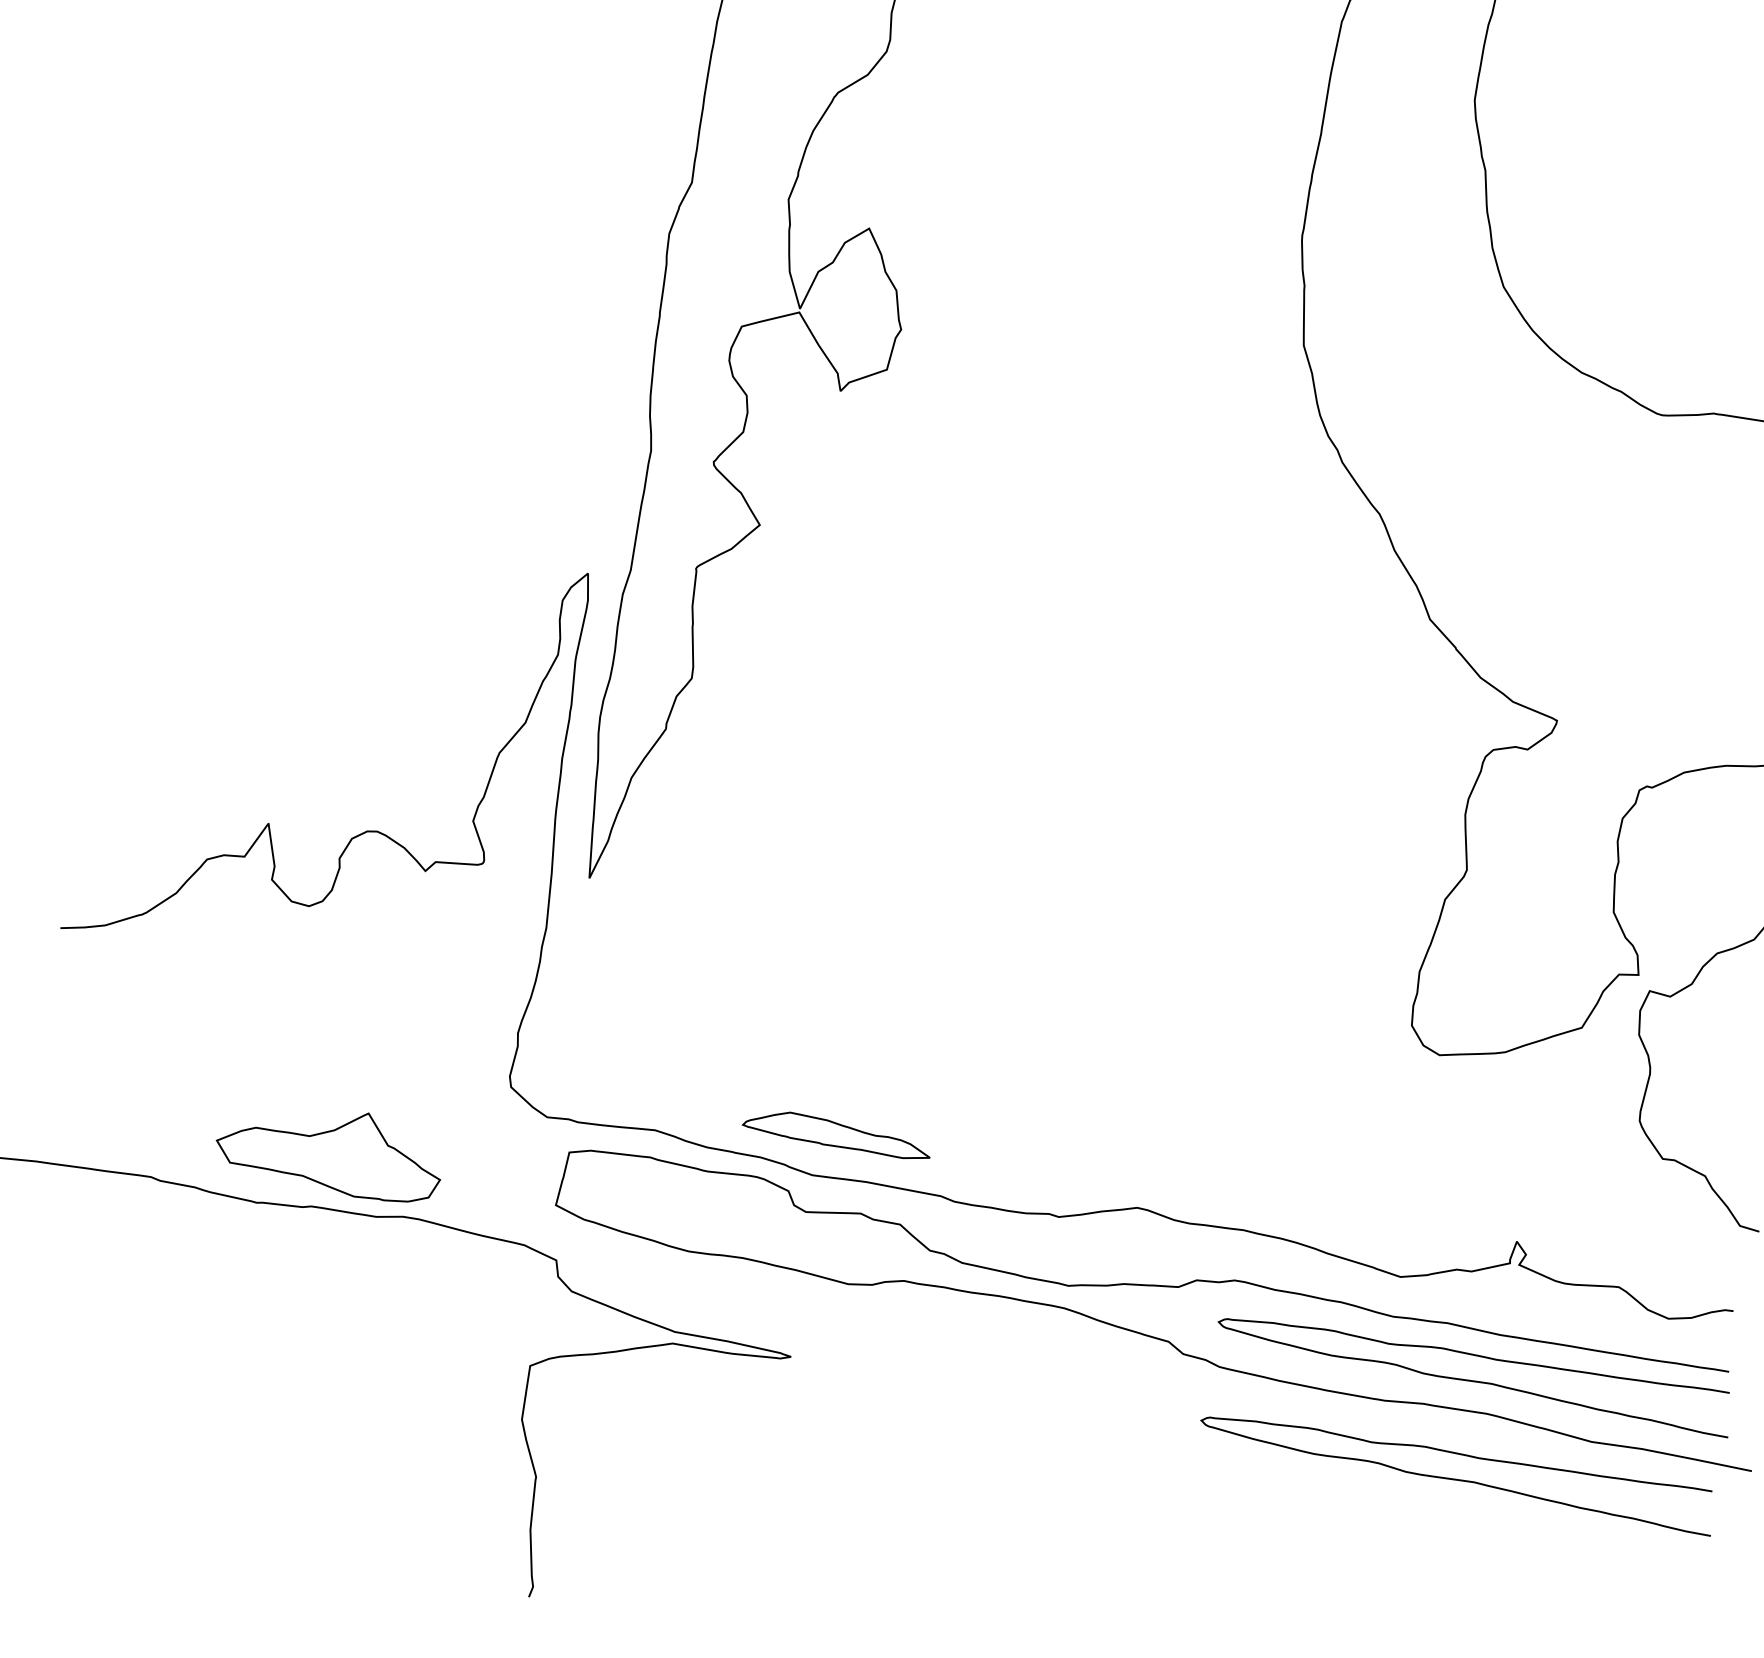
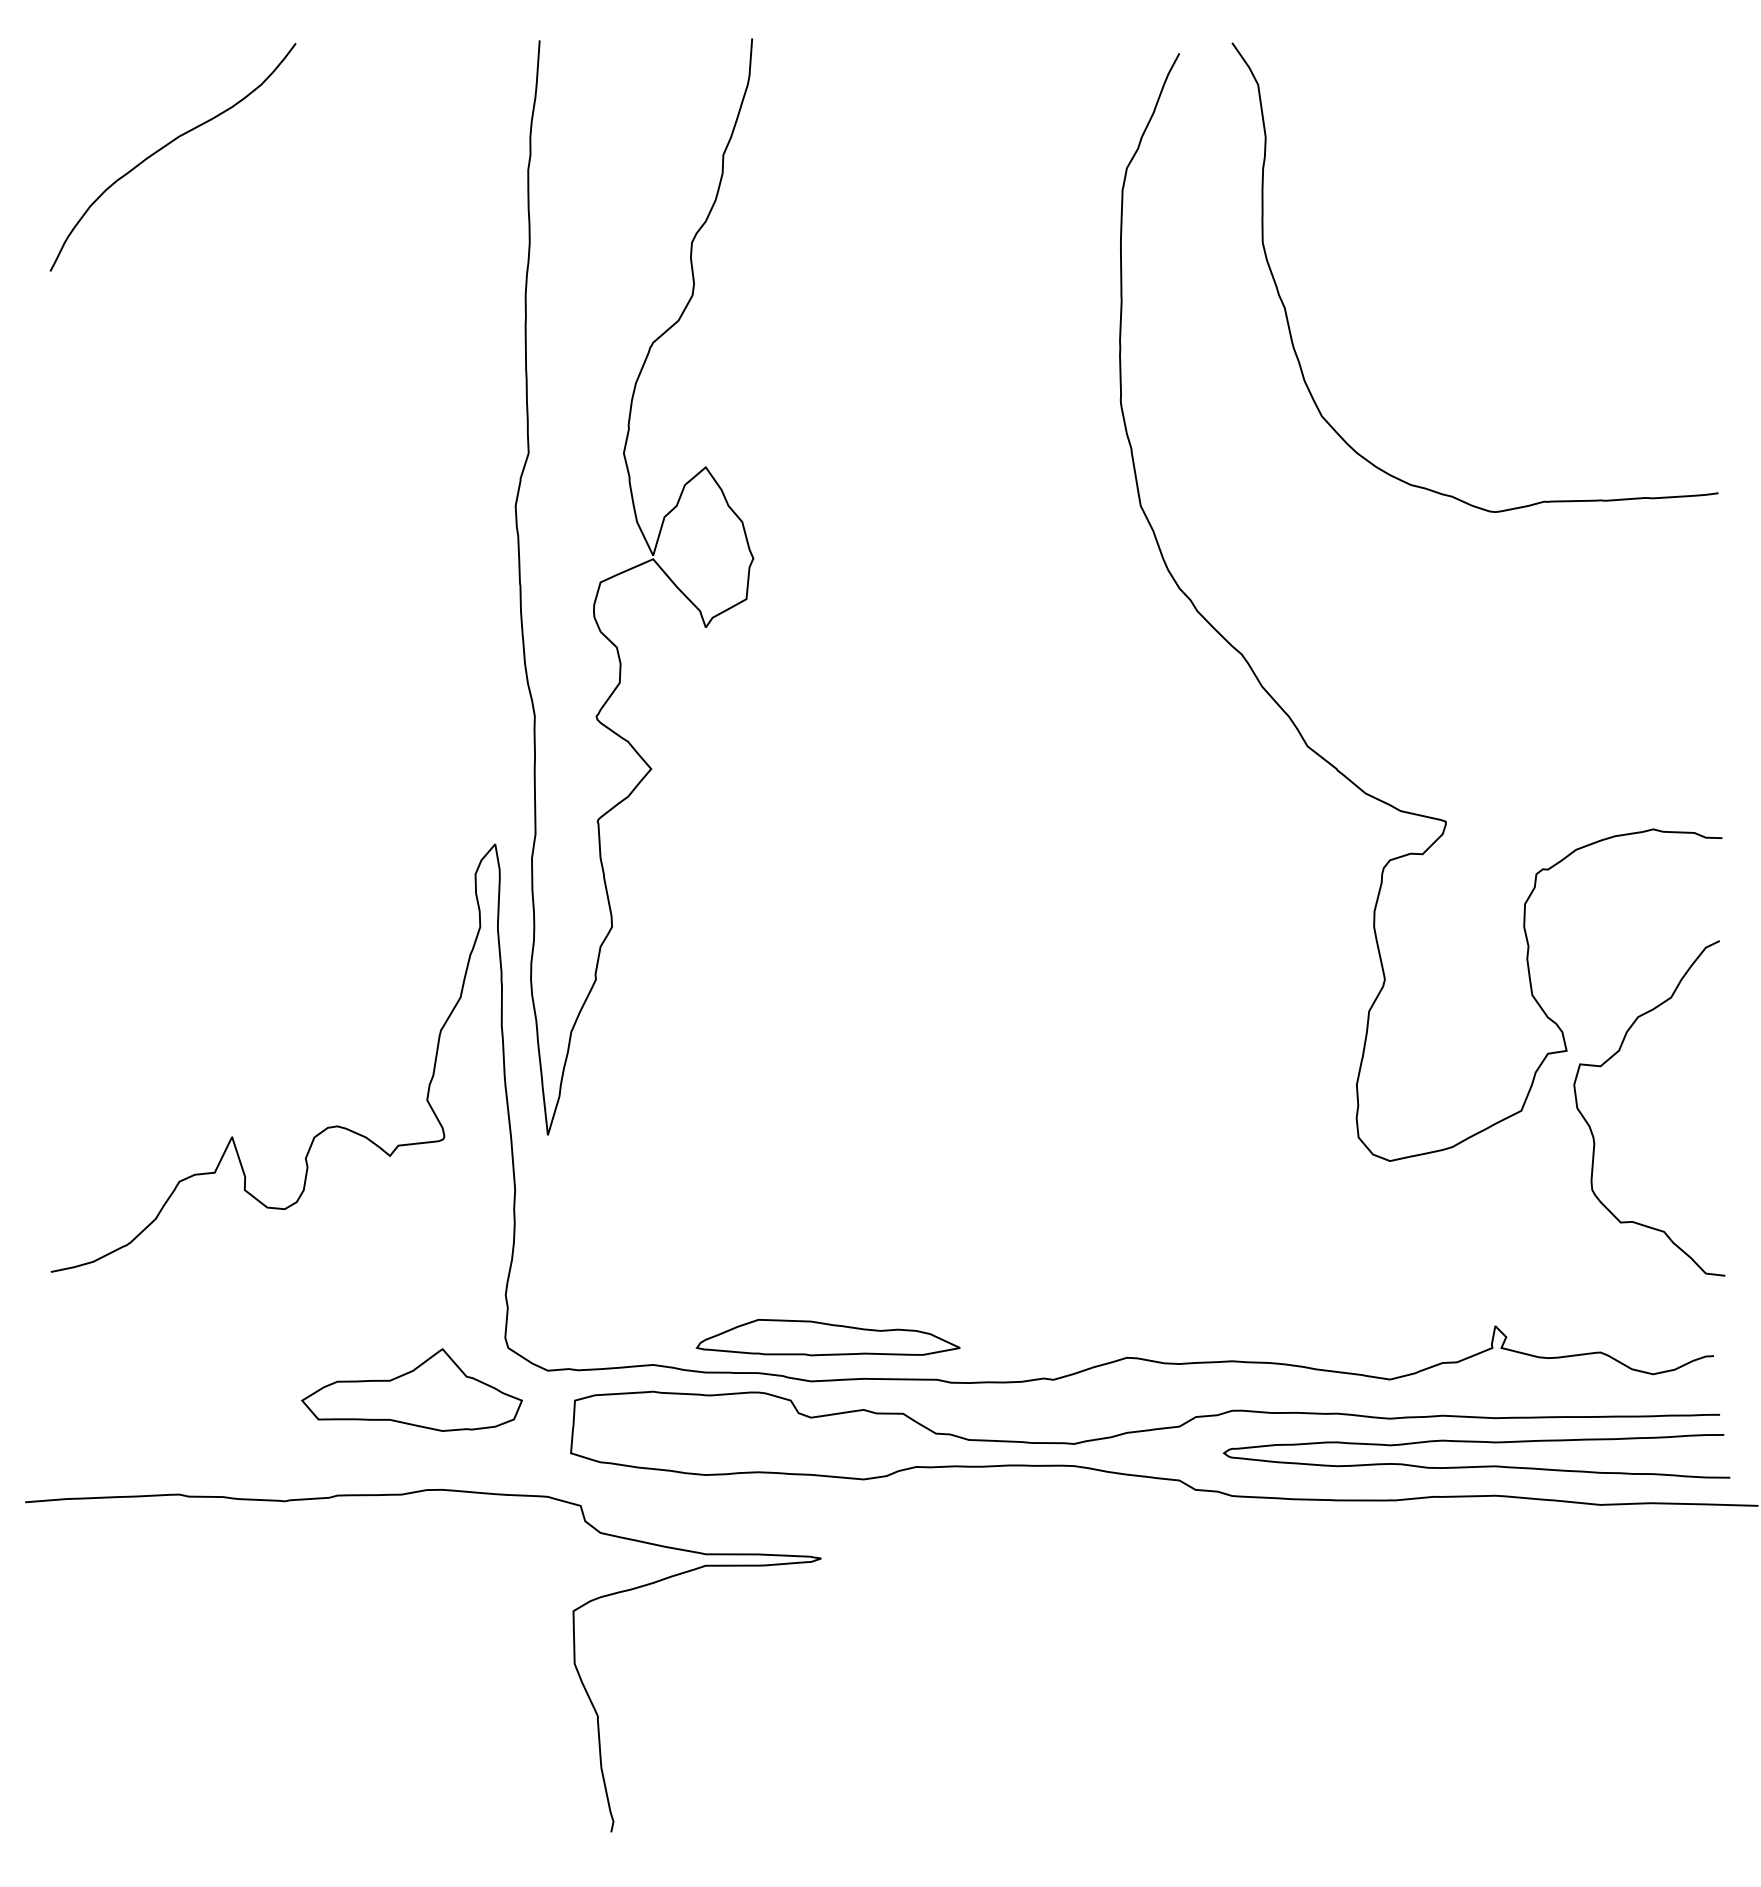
part: (837, 1133) -> (827, 1337), size x1.43
part: (330, 1149) -> (412, 1389), moved
curve: (1458, 1478) -> (1479, 1562), removed

